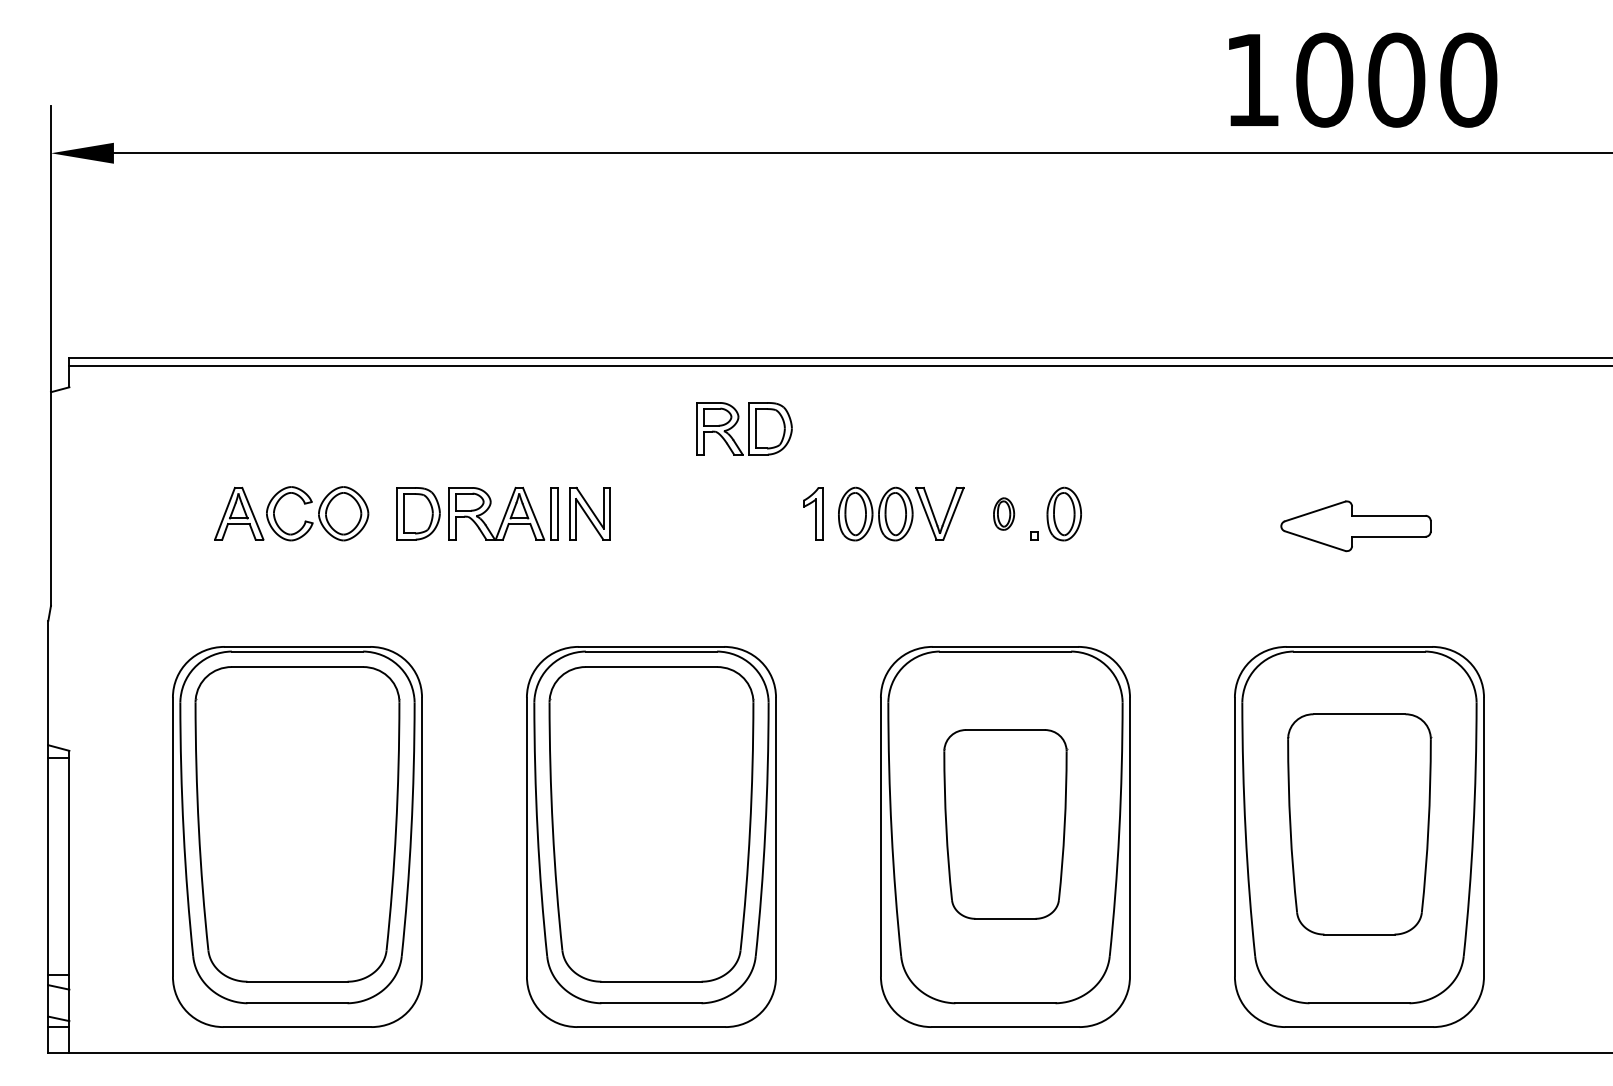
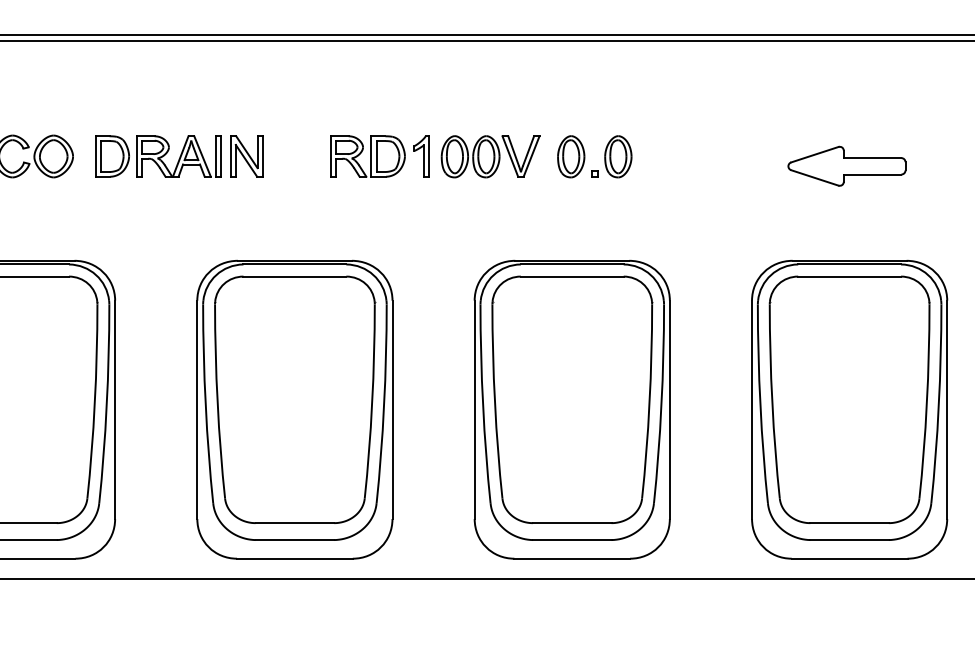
part: (744, 428) -> (367, 156), moved
part: (1003, 513) -> (570, 156), size x1.67
part: (1005, 824) -> (572, 399), size x1.67
part: (1359, 824) -> (849, 399), size x1.43

